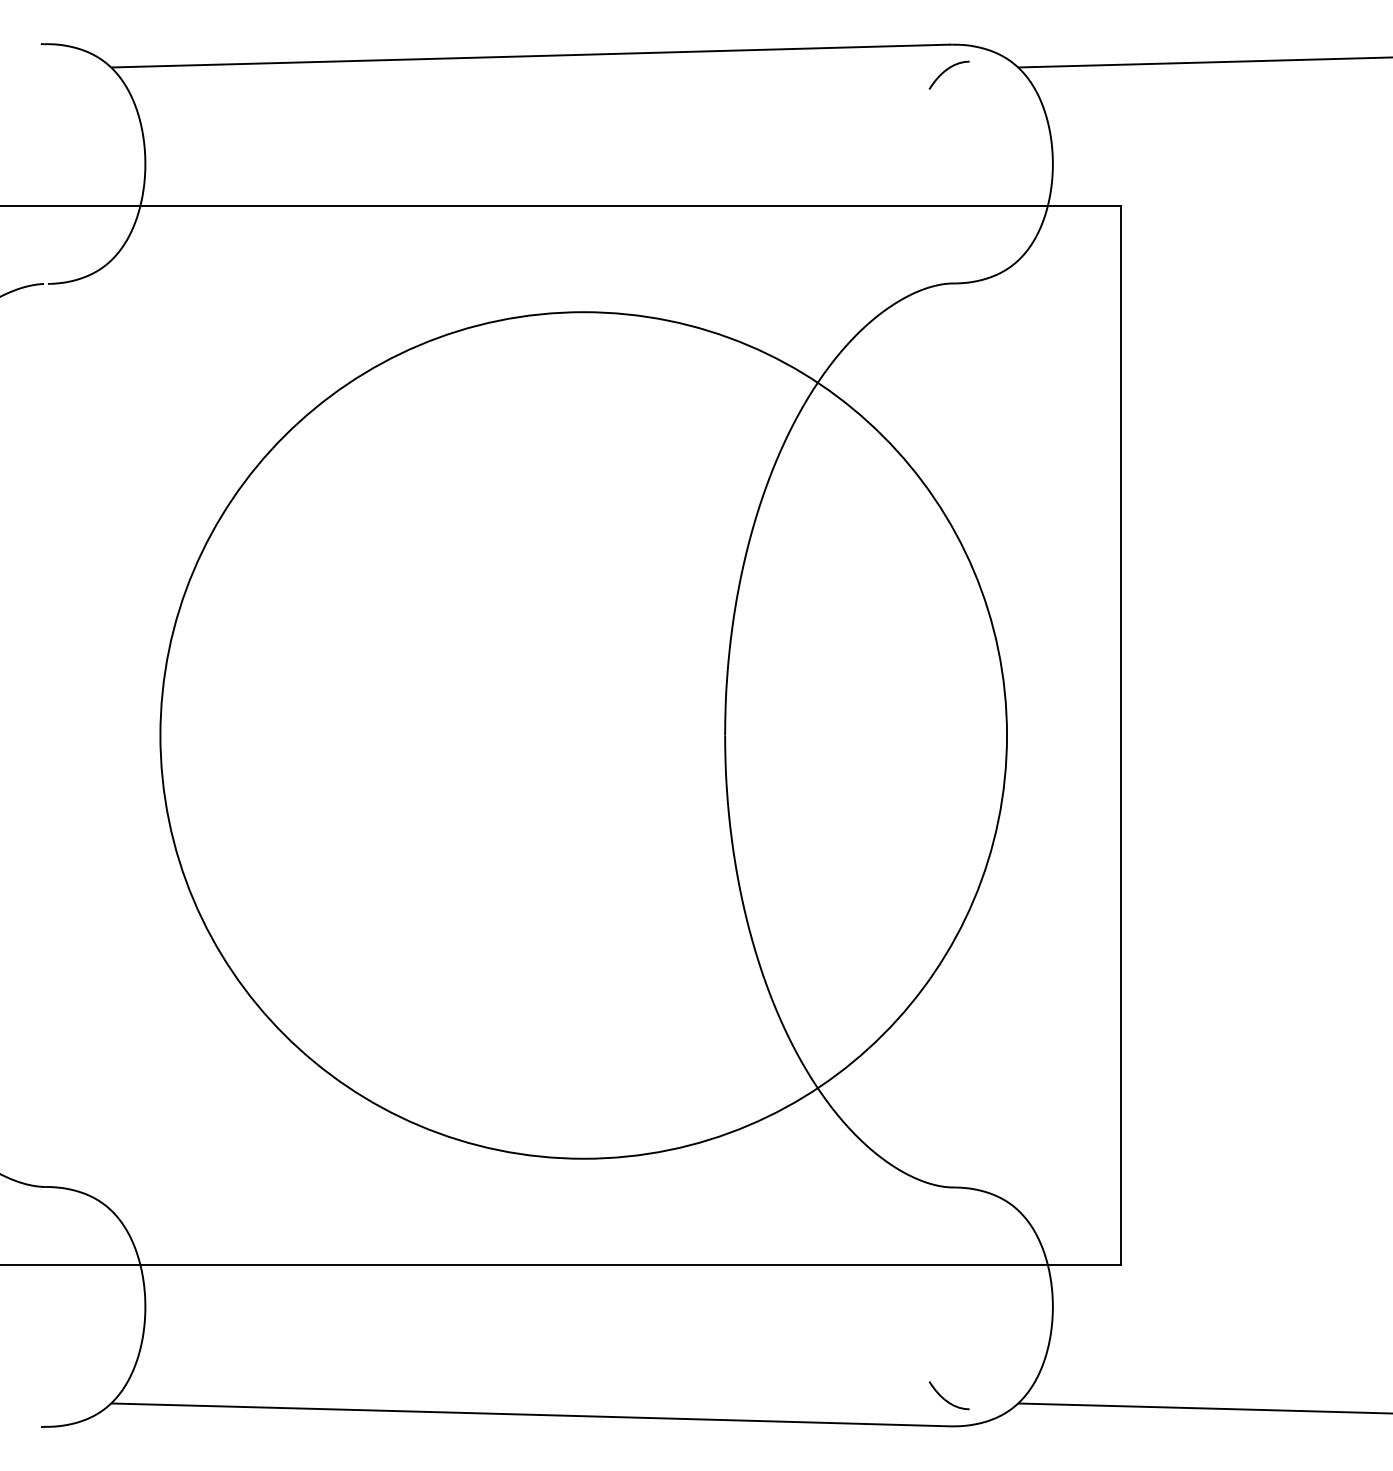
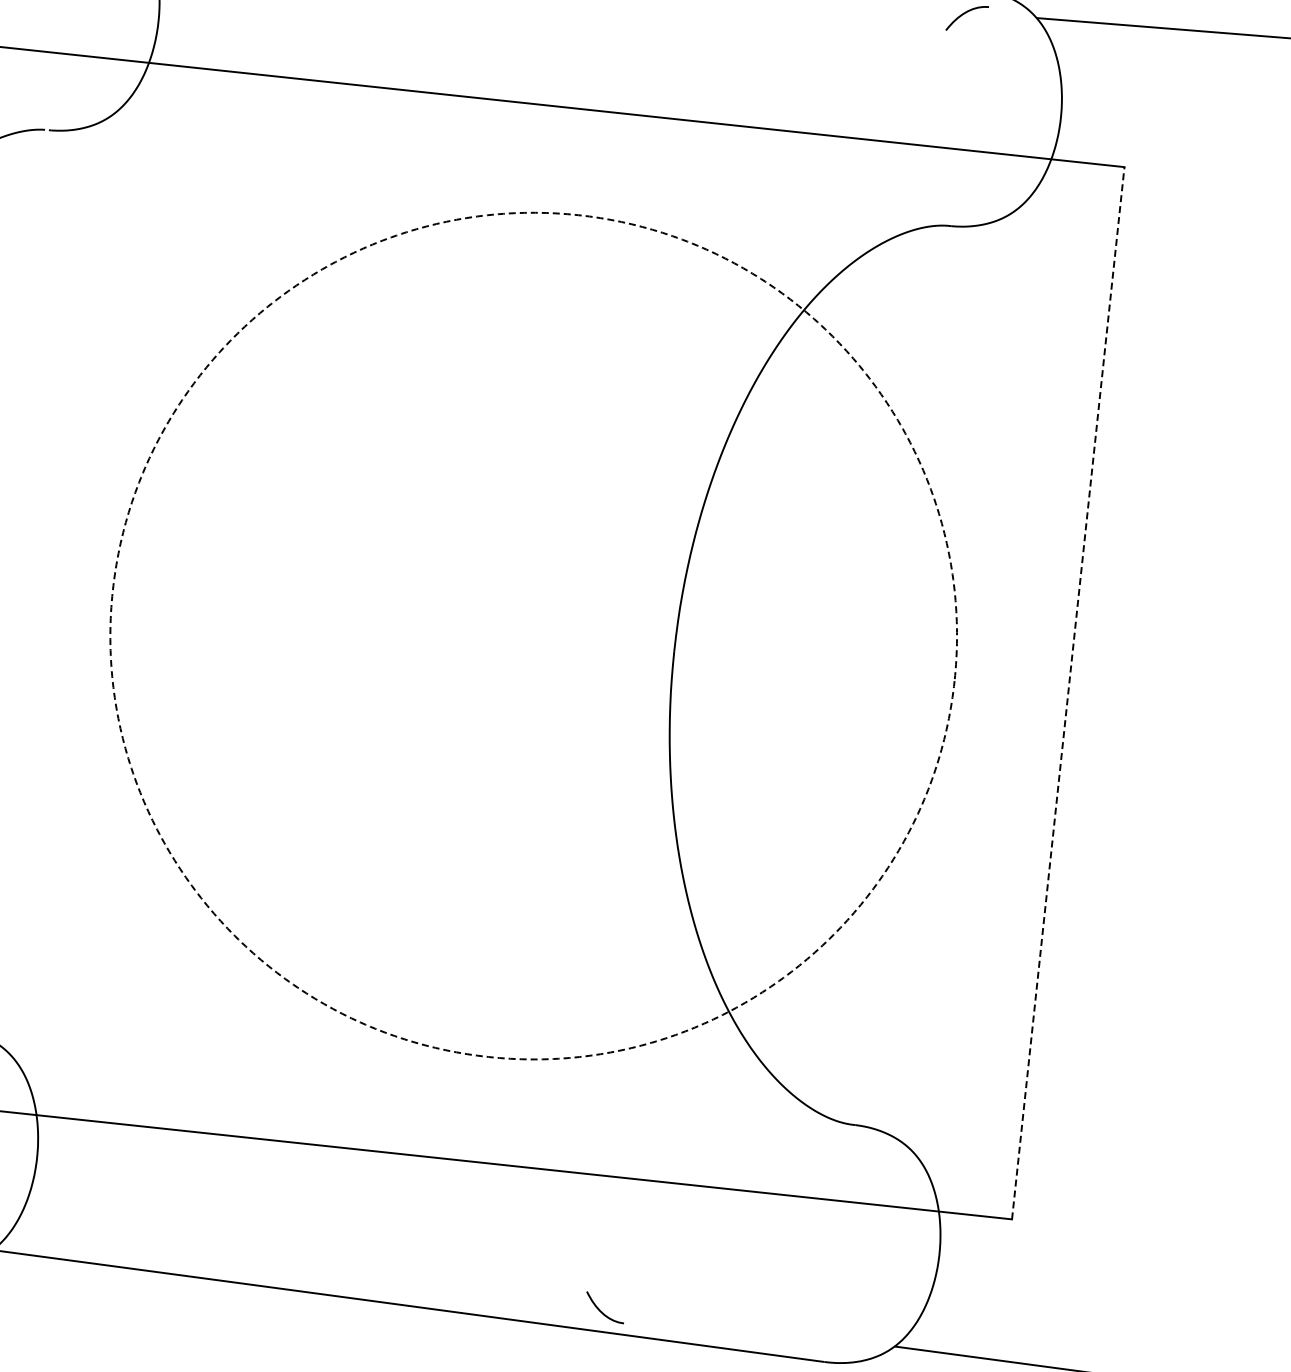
line: (1121, 734) -> (1068, 692), solid -> dashed
circle: (583, 735) -> (533, 636), solid -> dashed
curve: (946, 1399) -> (602, 1311), moved

